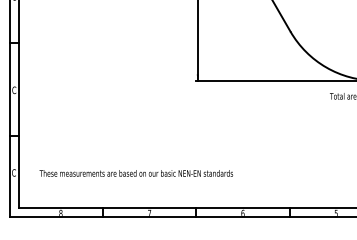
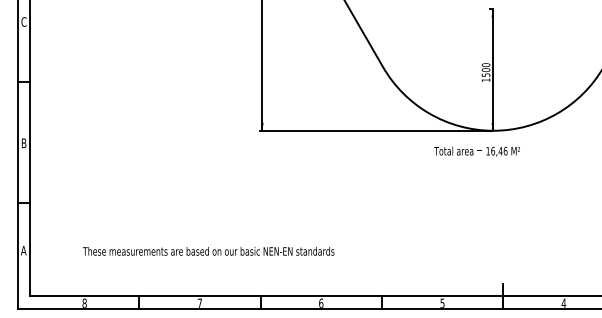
text: (13, 90) -> (23, 143), C -> B
text: (13, 172) -> (23, 250), C -> A
text: (136, 173) -> (208, 251), moved

